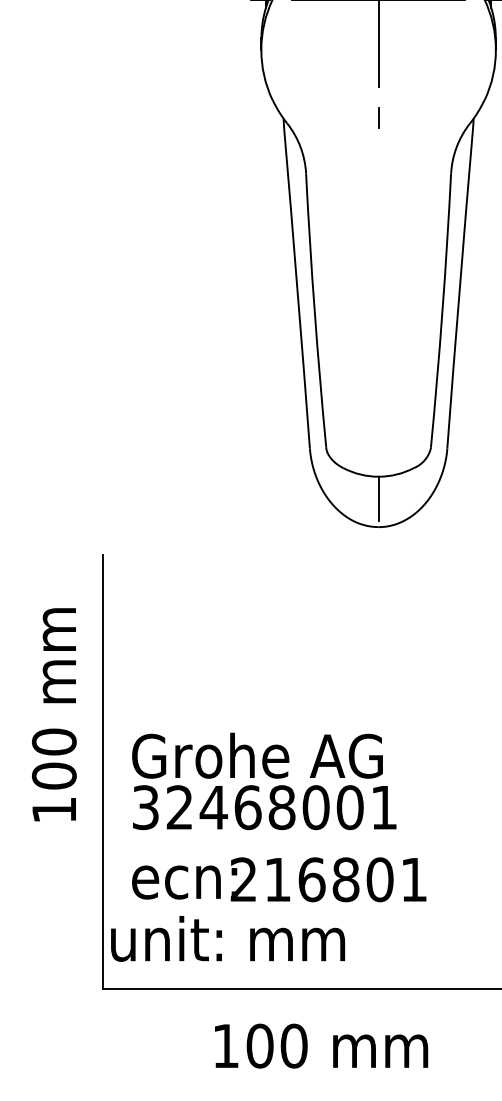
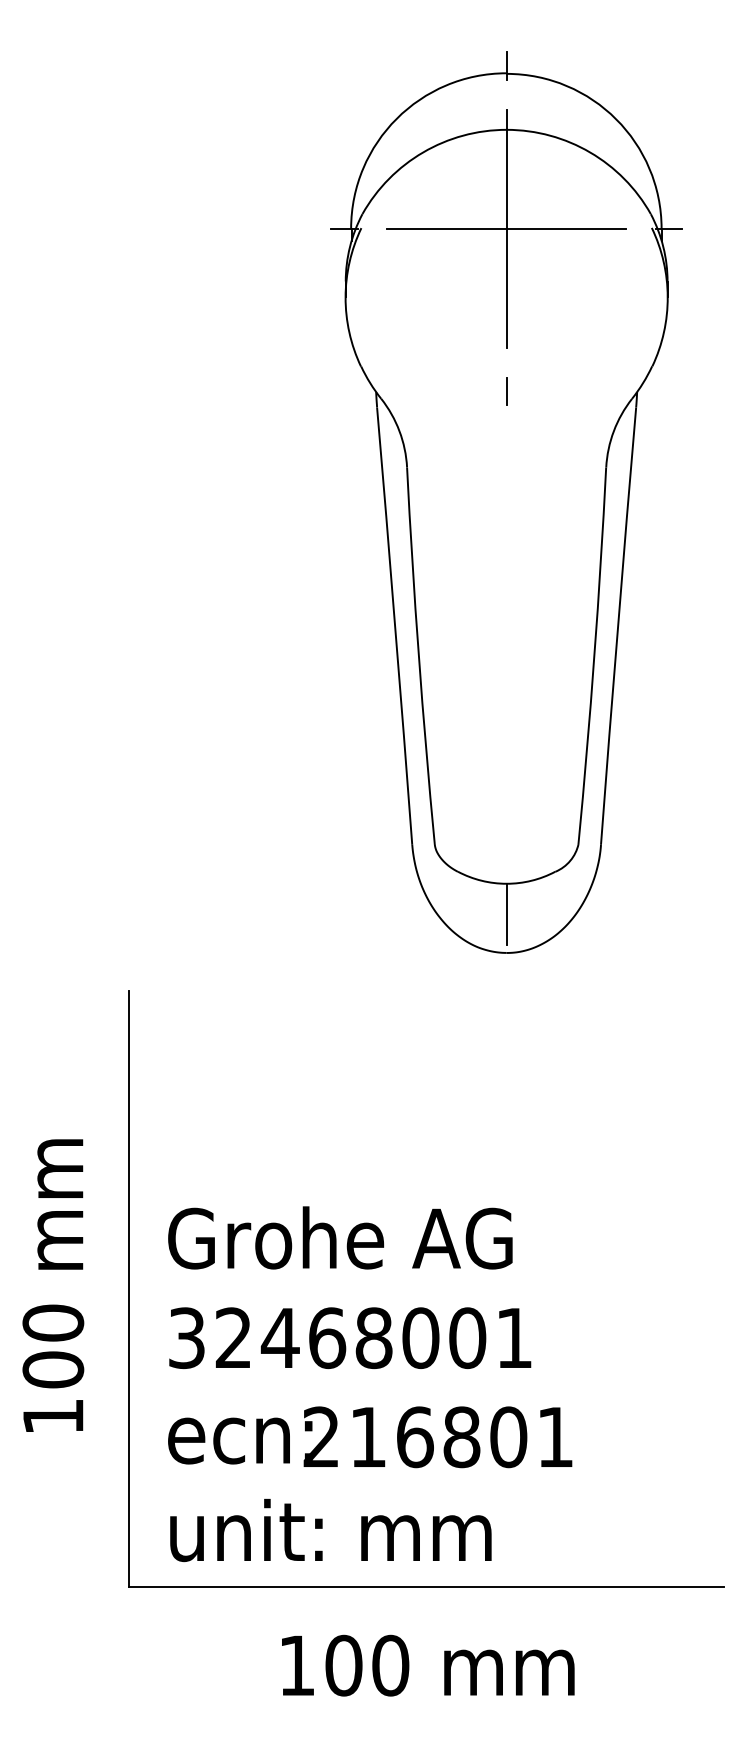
text: (54, 714) -> (53, 1285), moved
text: (257, 755) -> (340, 1237), moved
text: (227, 938) -> (330, 1530), moved

